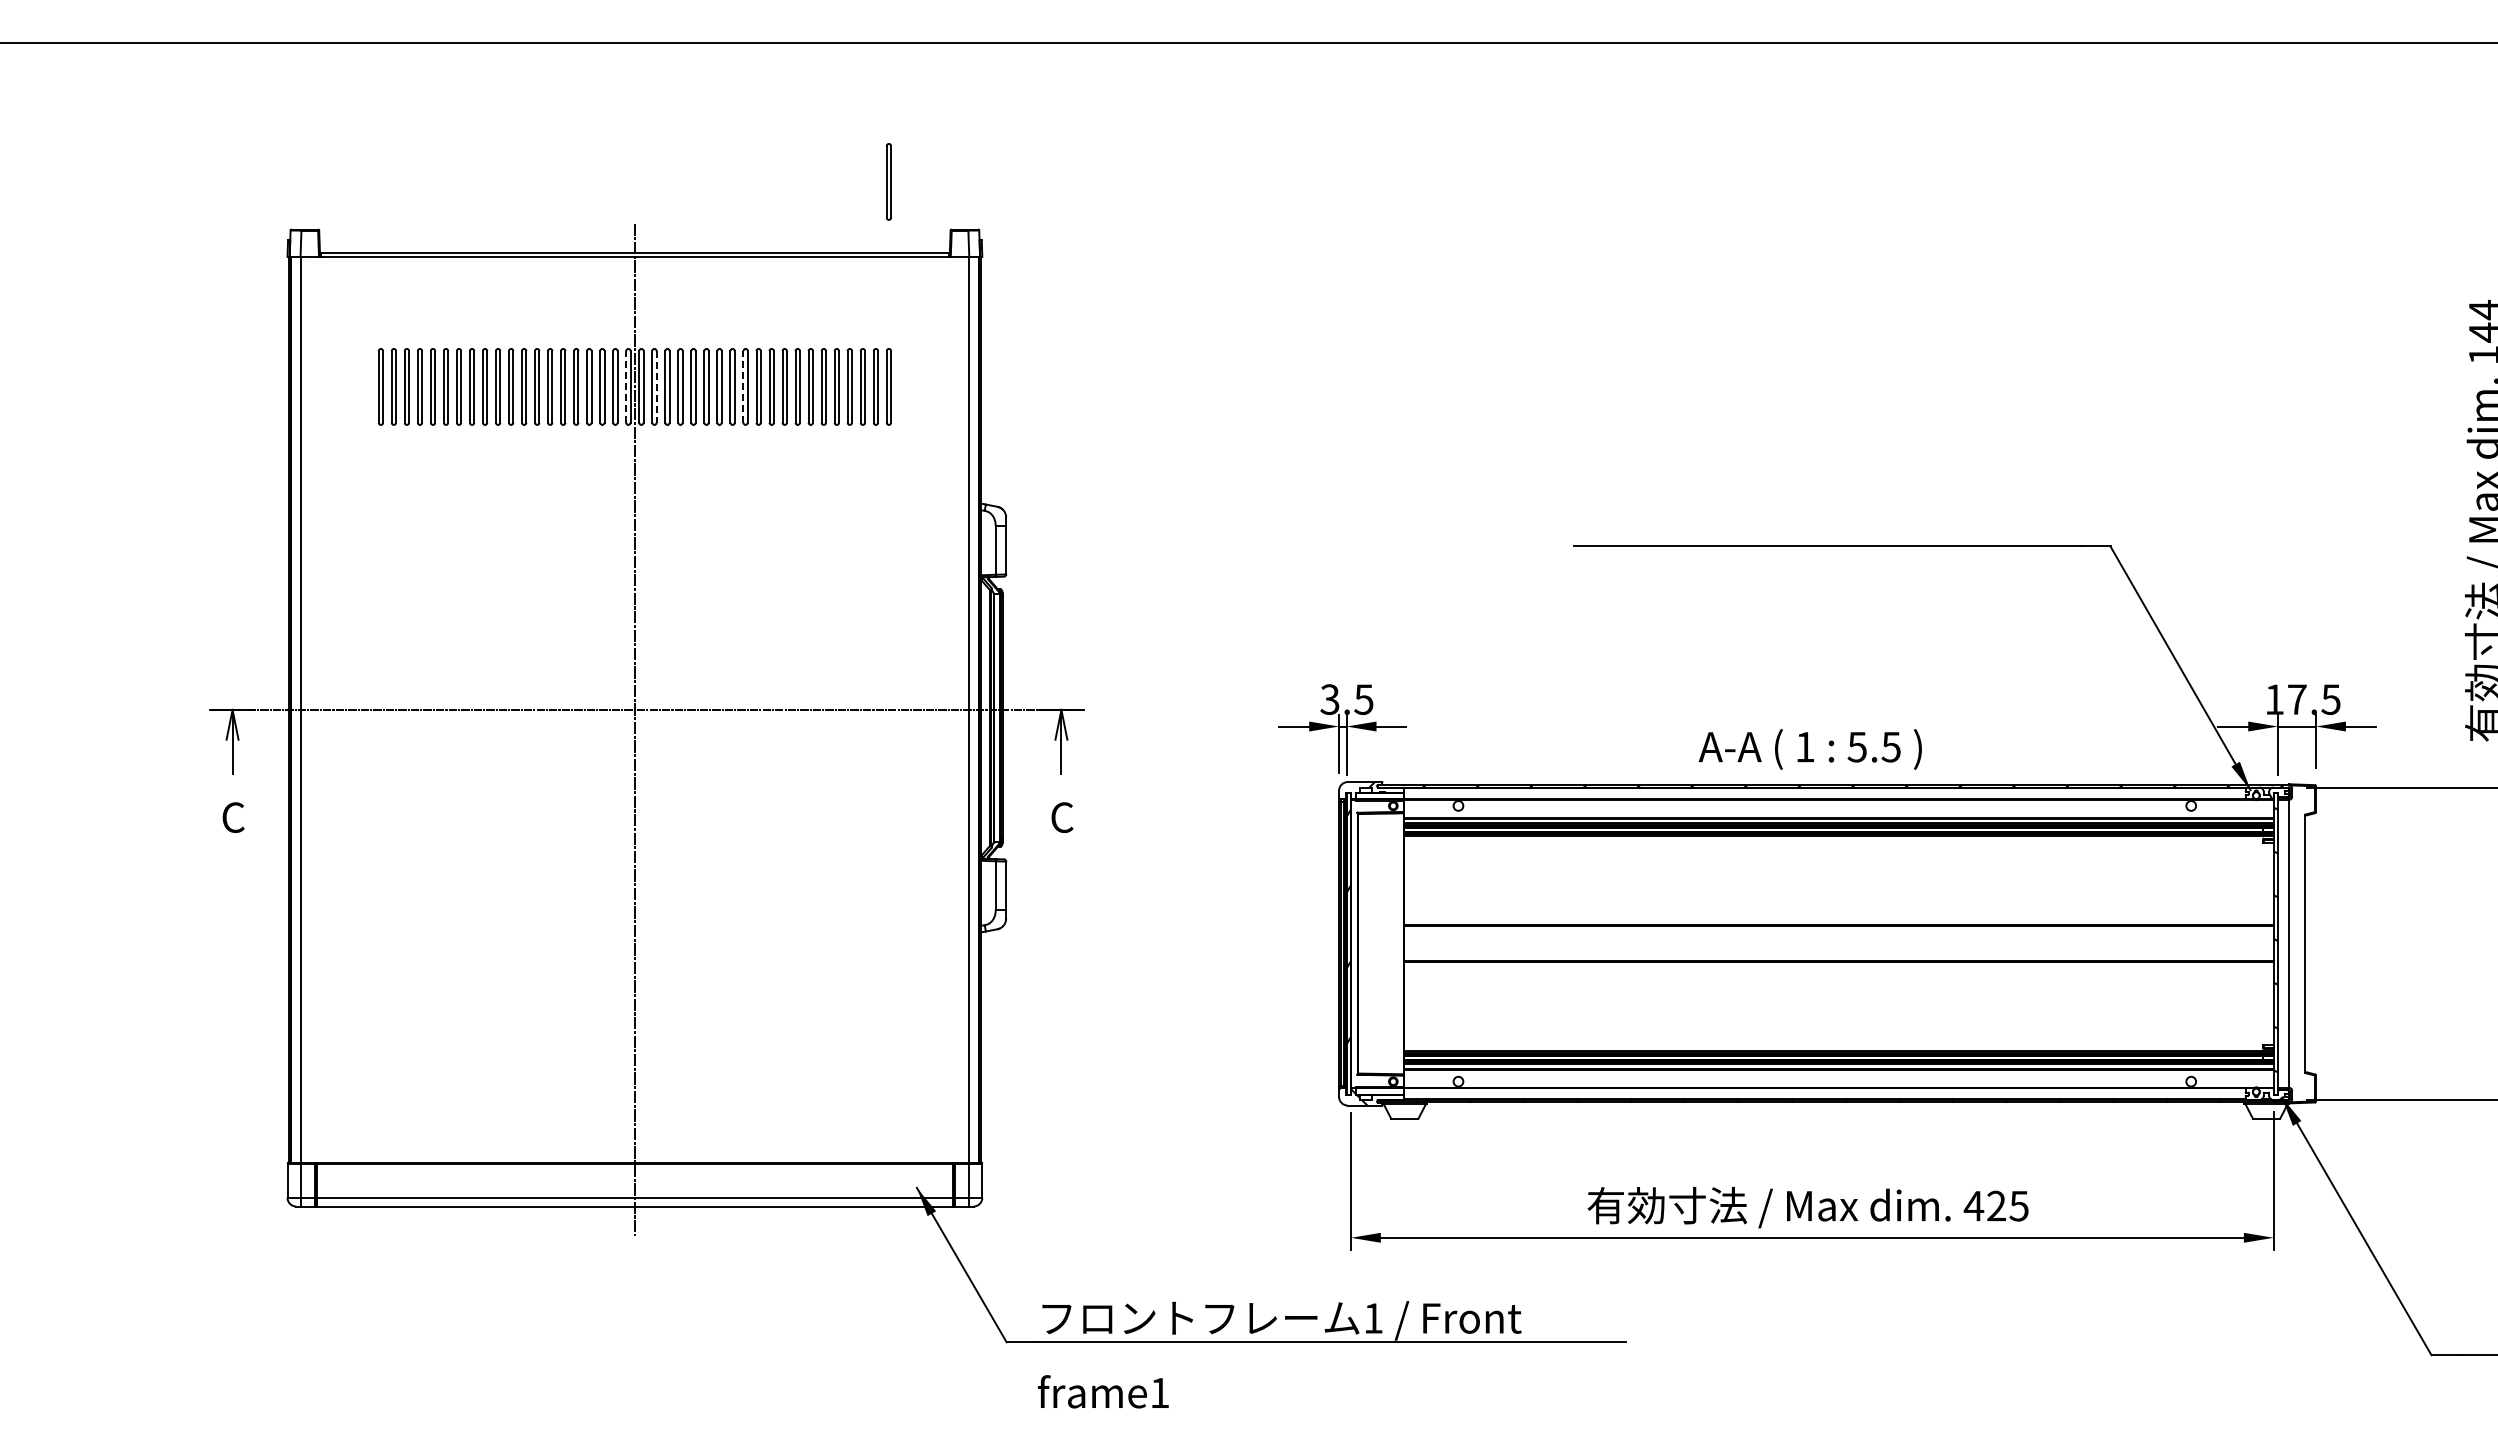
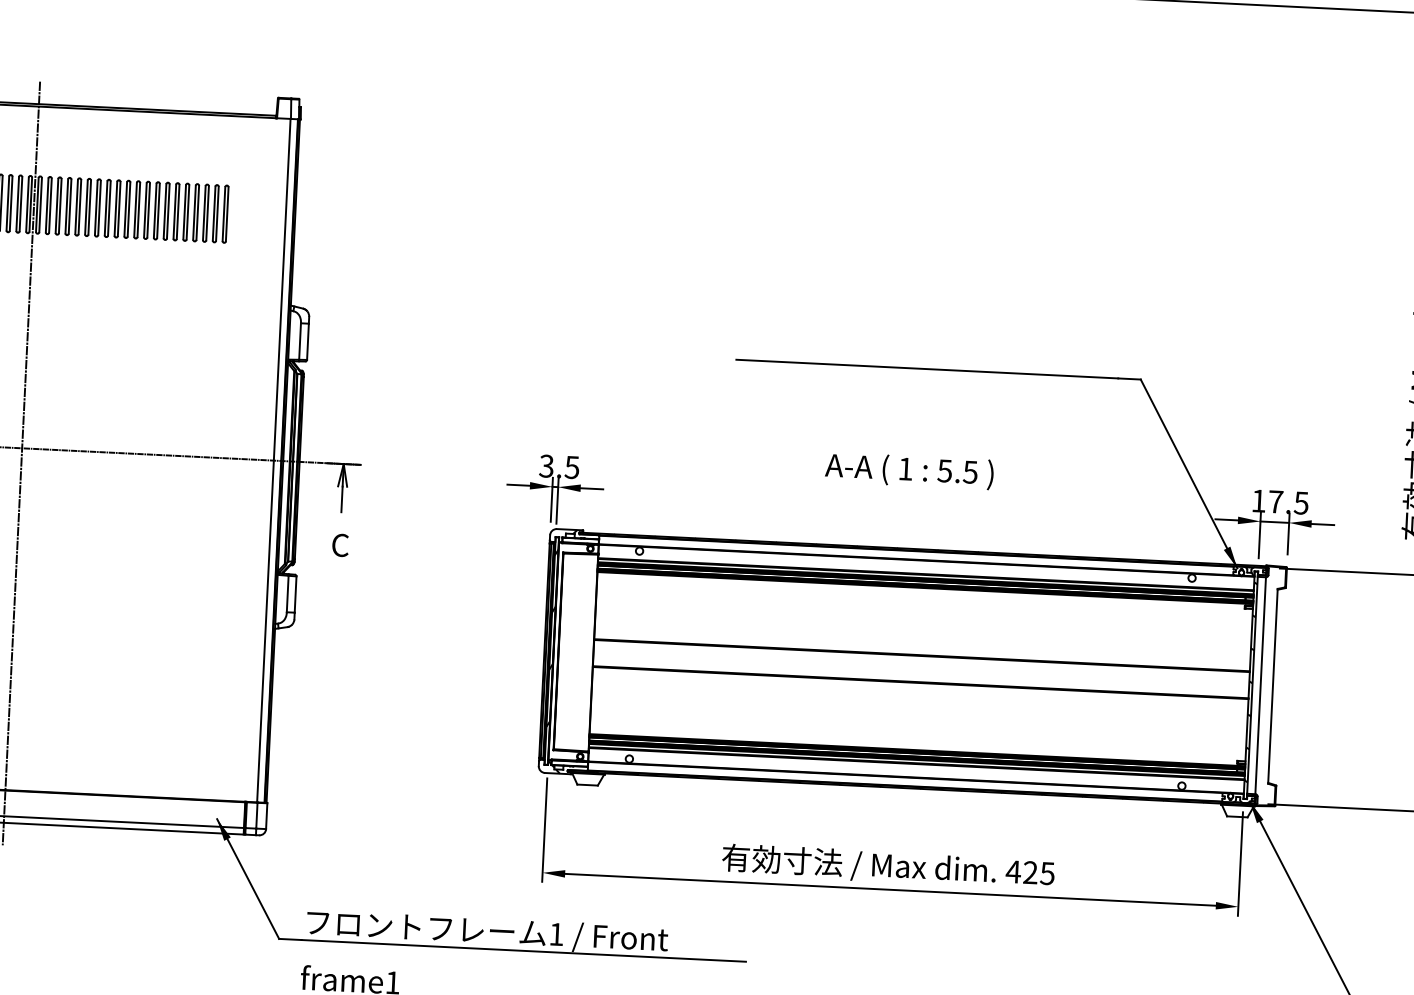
part: (888, 181) -> (232, 59), removed
line: (626, 386) -> (27, 204), dashed -> solid
line: (656, 386) -> (50, 205), dashed -> solid
line: (743, 386) -> (115, 208), dashed -> solid
text: (1809, 749) -> (908, 471), moved

